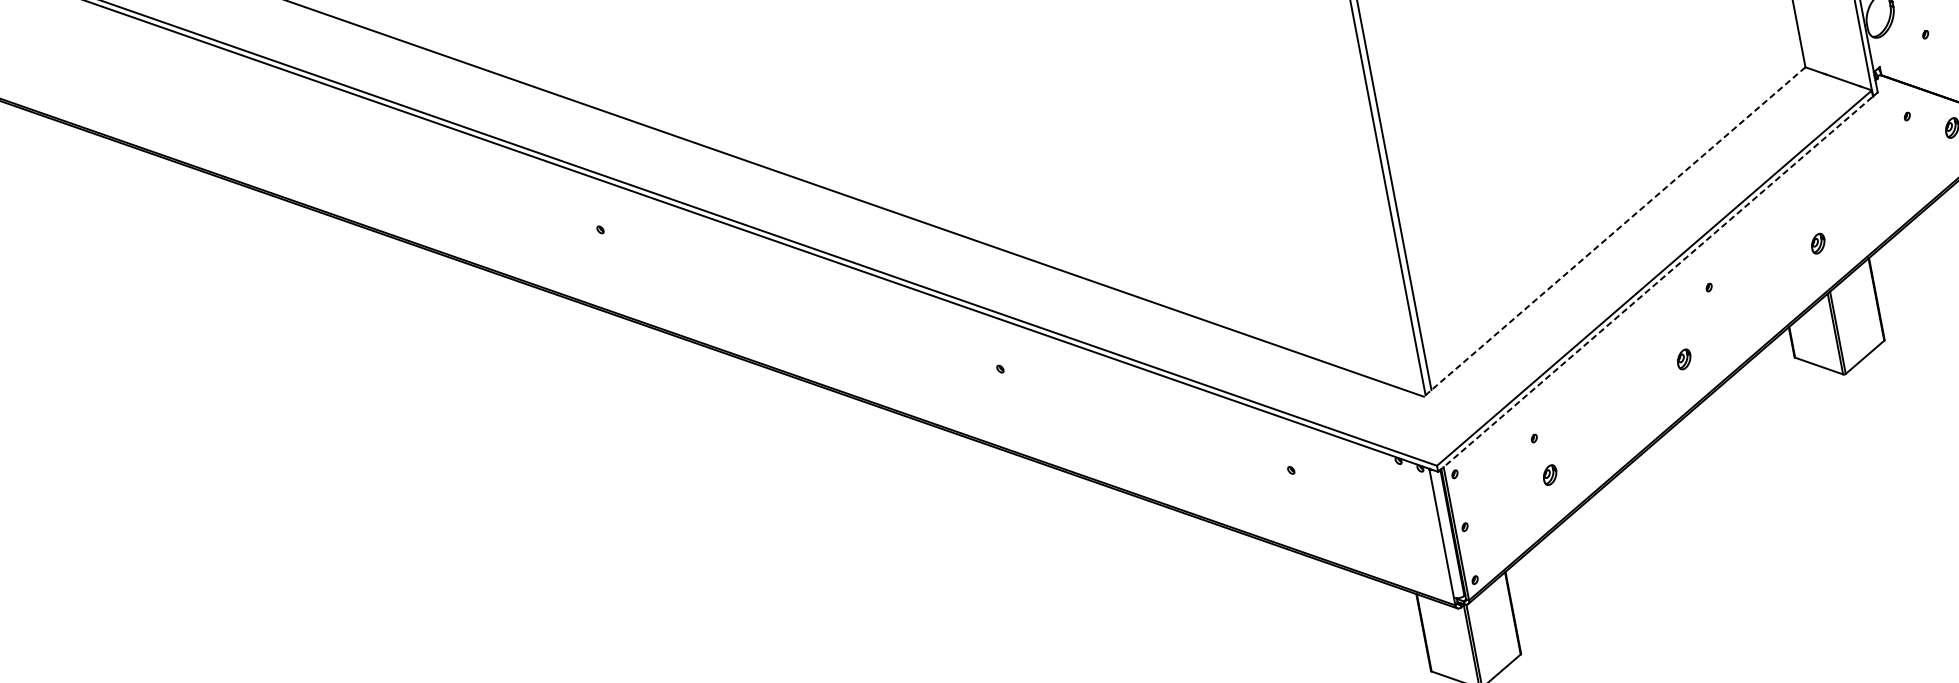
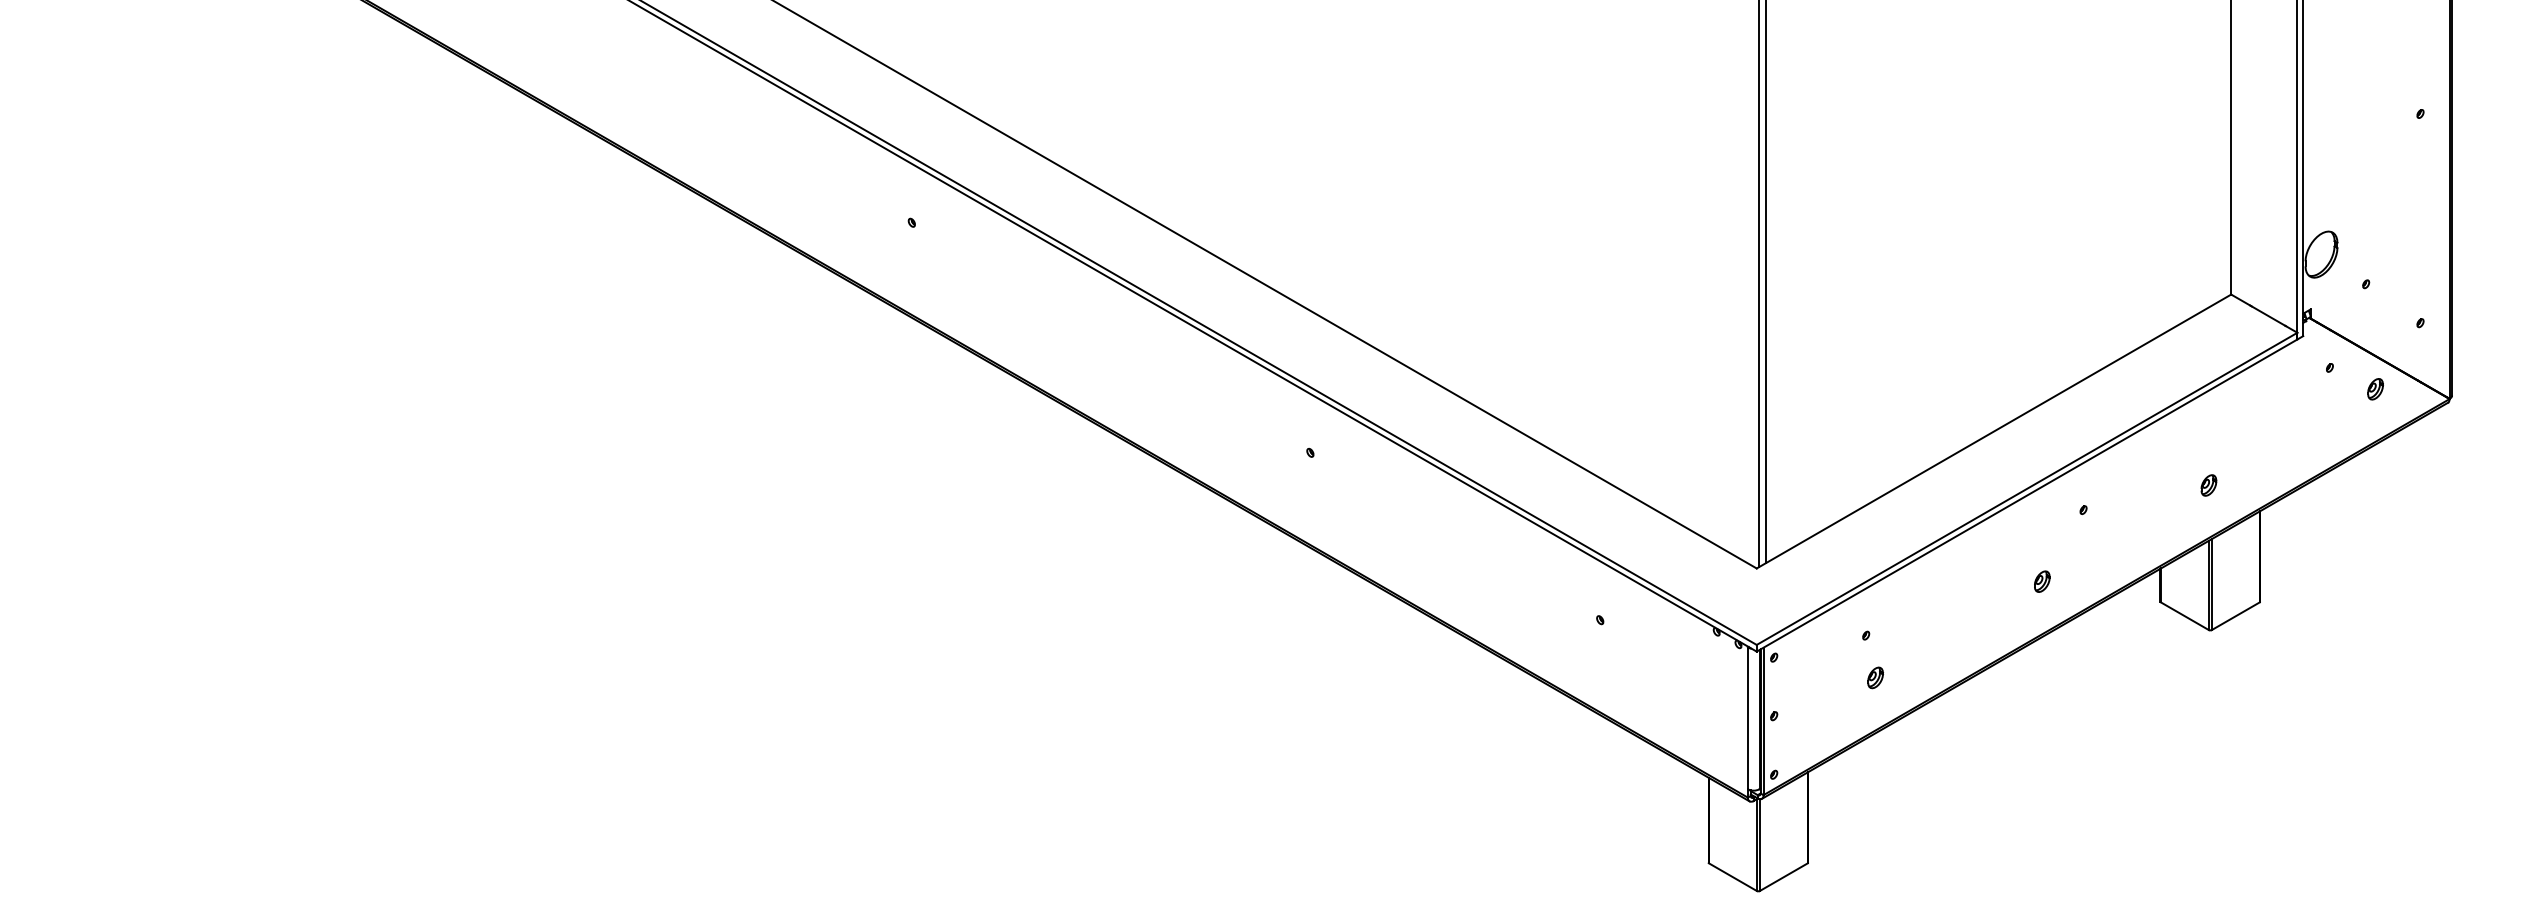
line: (1614, 232) -> (1993, 431), dashed -> solid
line: (1655, 284) -> (2027, 495), dashed -> solid

